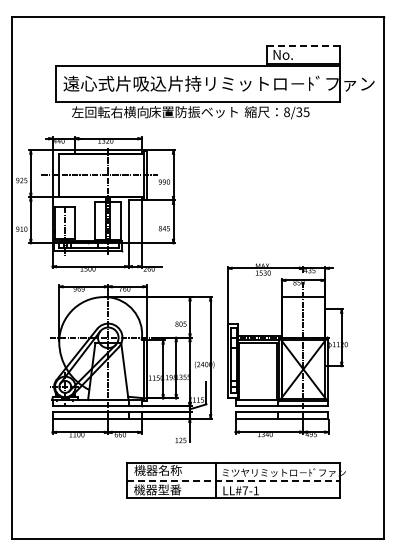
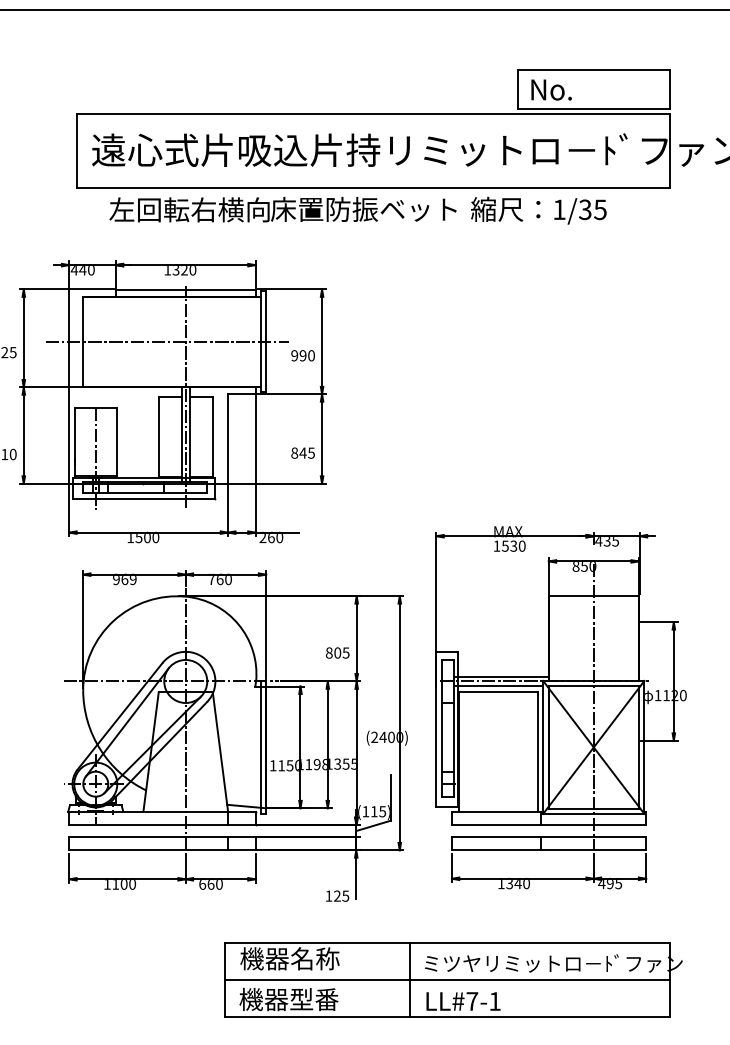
line: (303, 45) -> (593, 70), dashed -> solid
text: (286, 112) -> (558, 210), 8/35 -> 1/35
line: (233, 480) -> (447, 979), dashed -> solid

